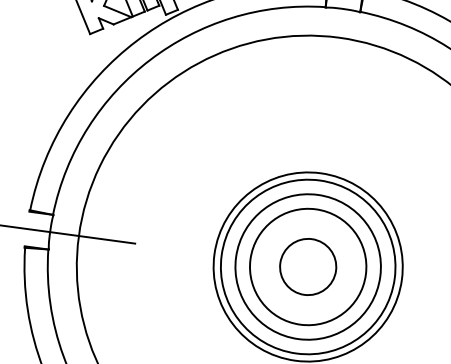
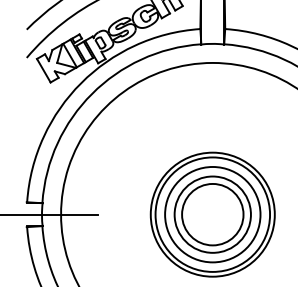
circle: (307, 266) -> (212, 214), size x1.67

